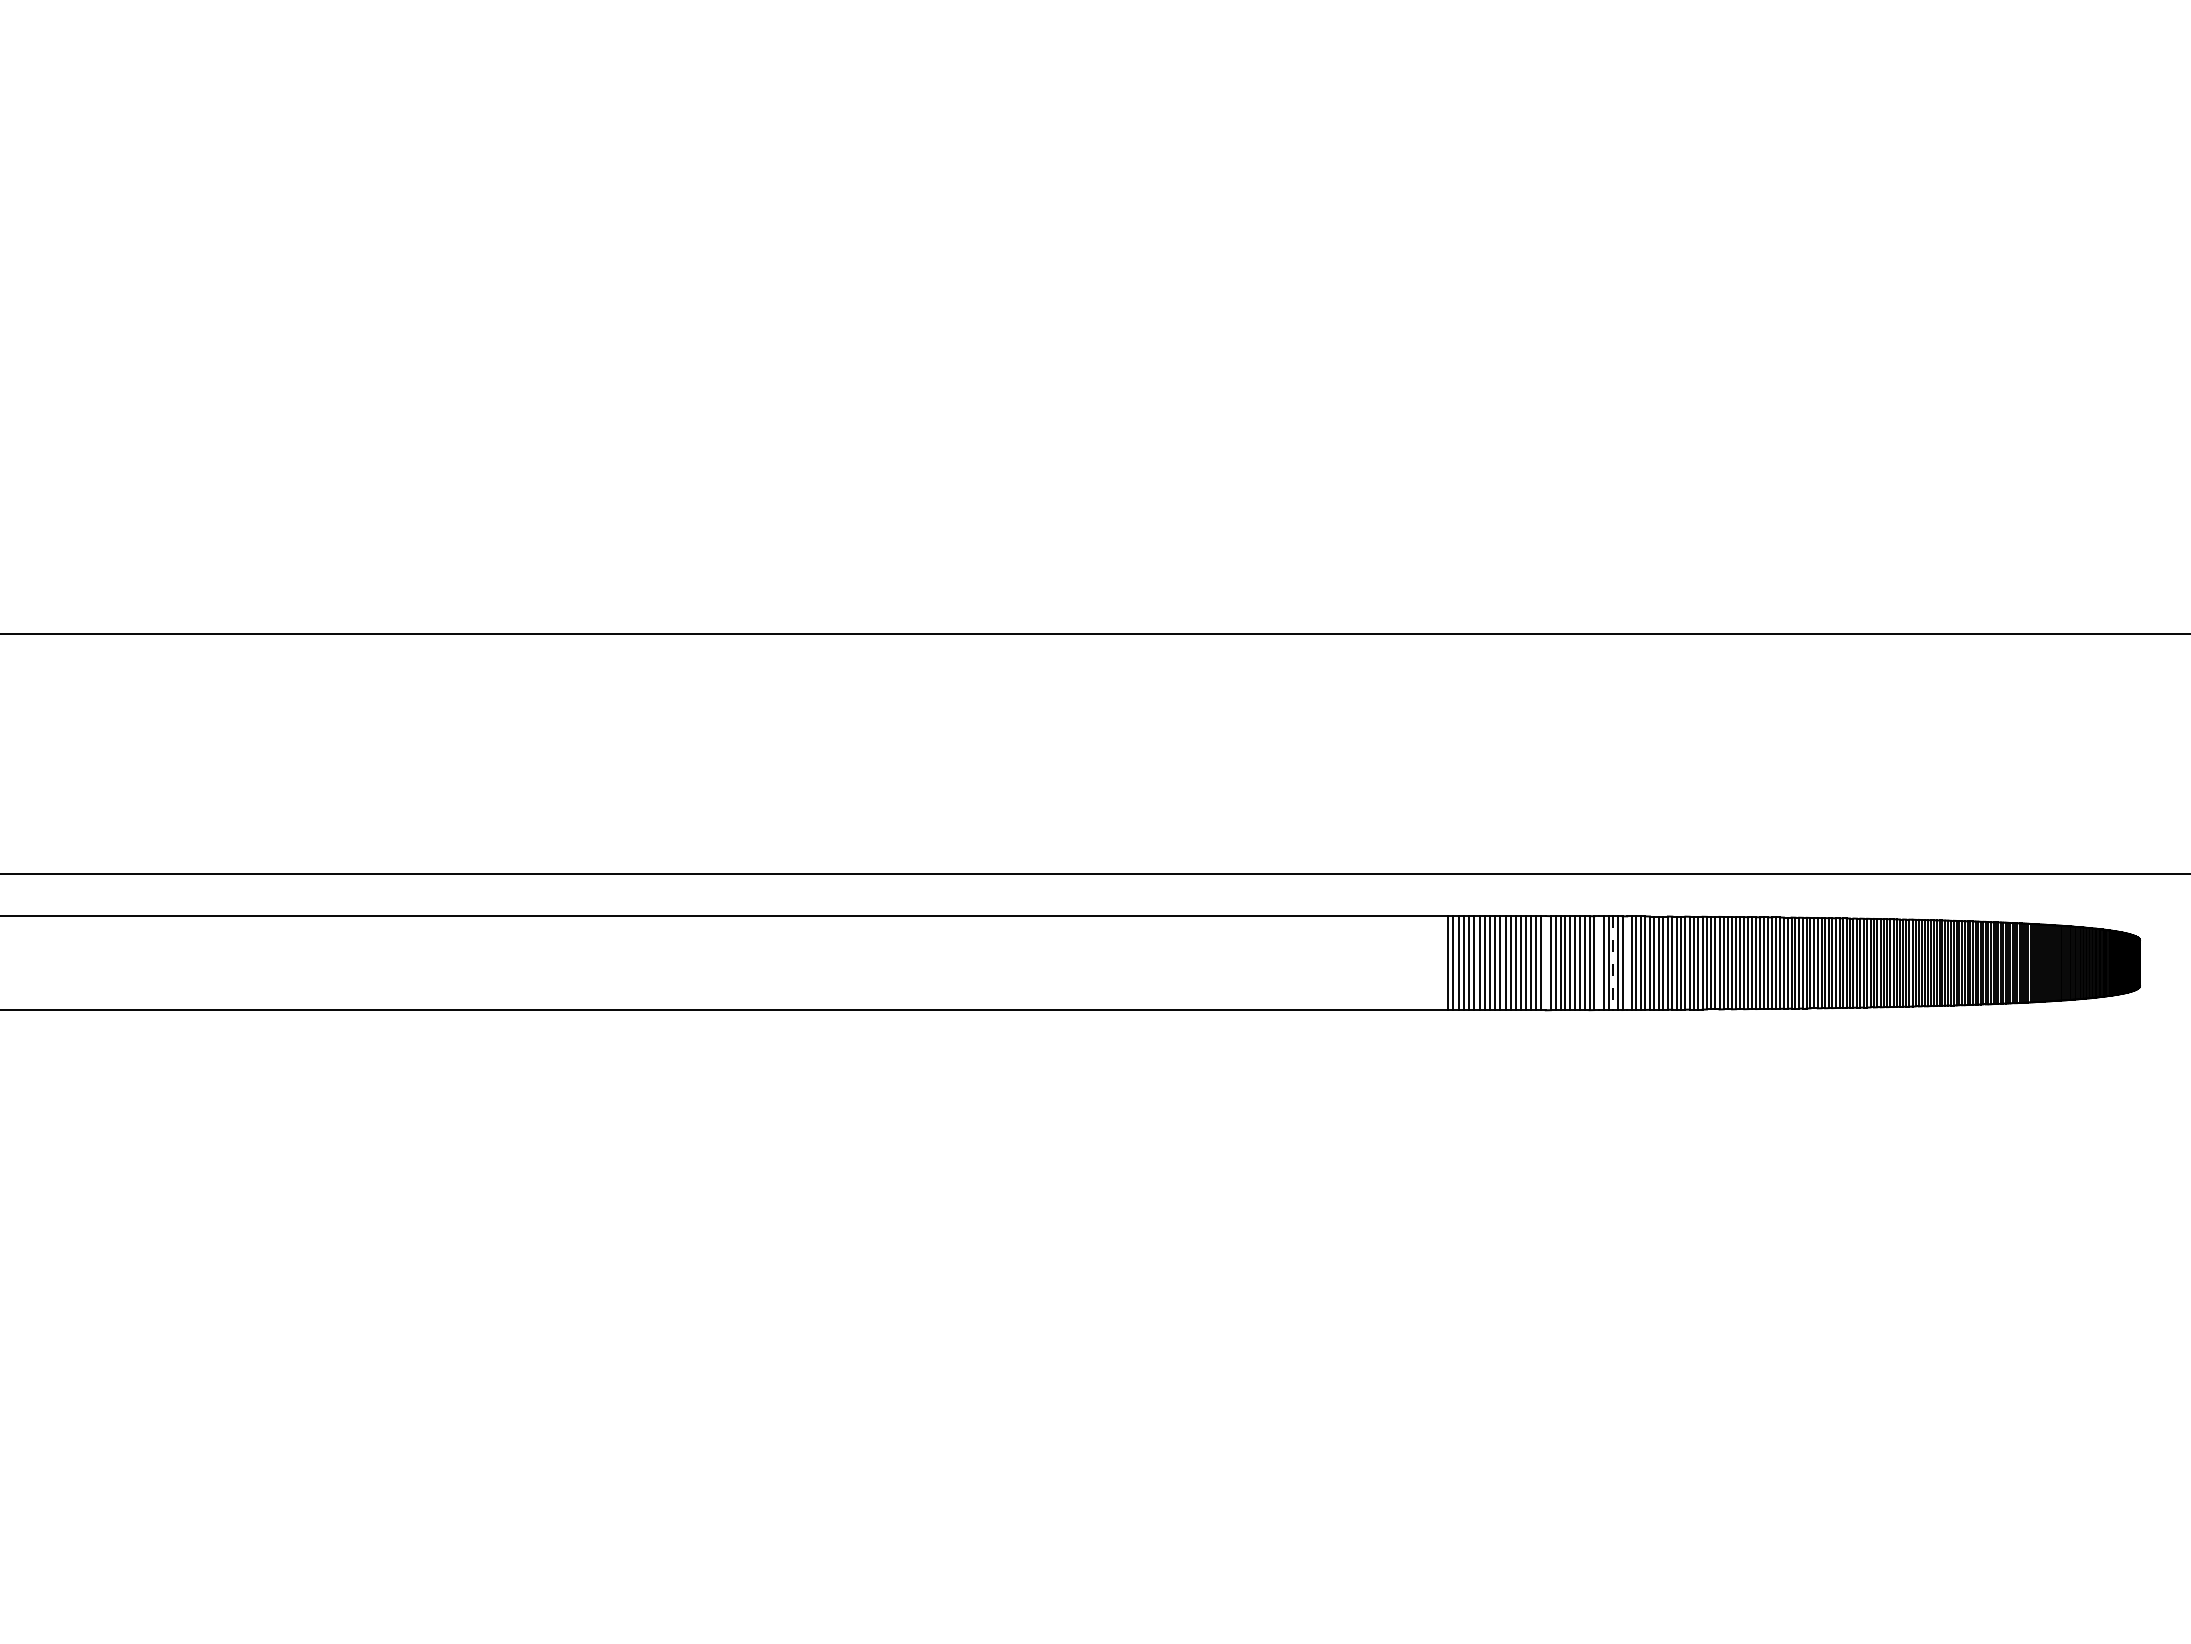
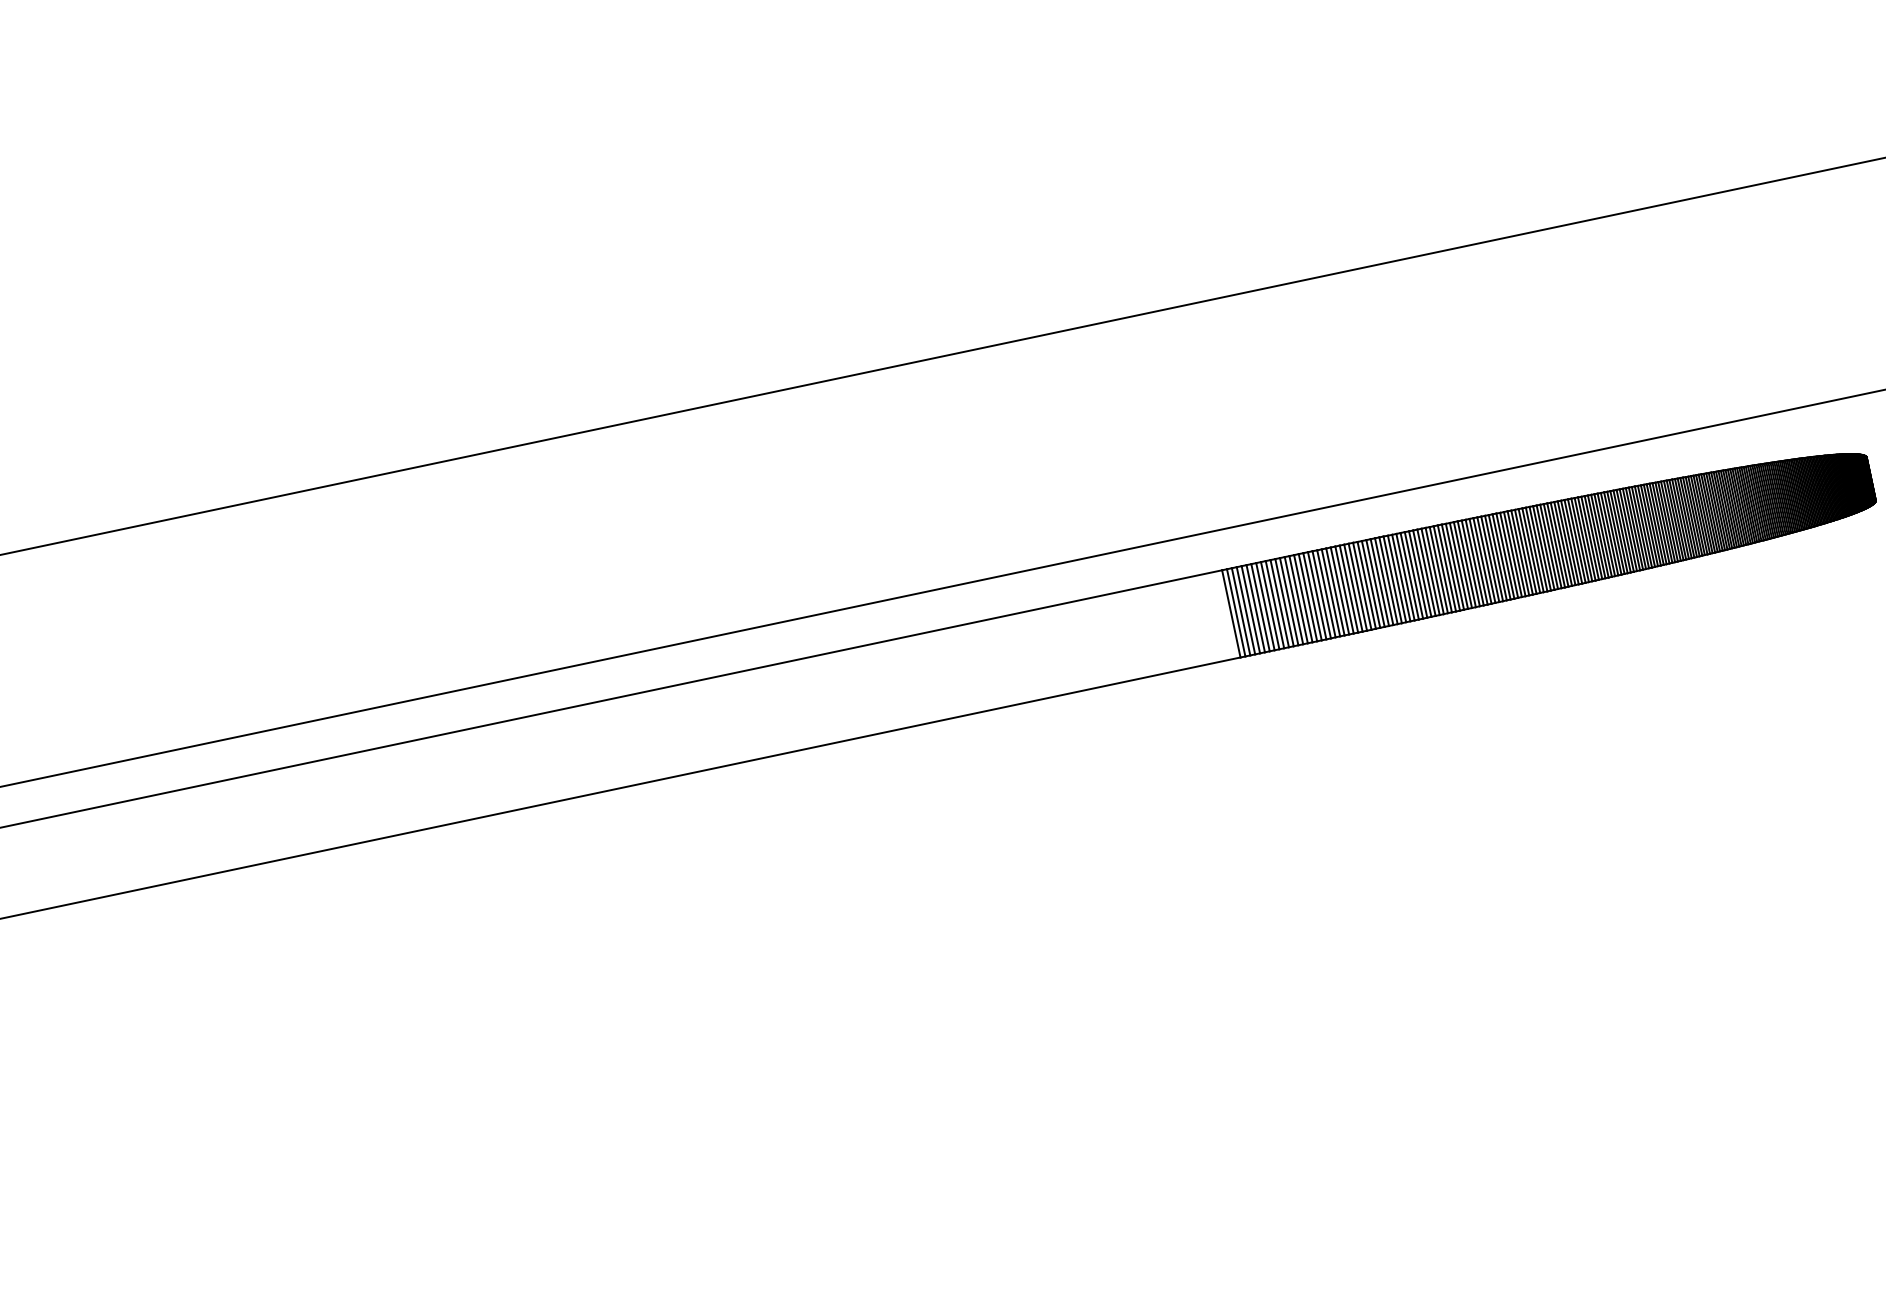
line: (1627, 962) -> (1397, 578), added
line: (1545, 963) -> (1321, 595), added
line: (1599, 963) -> (1371, 584), added
line: (1613, 963) -> (1384, 581), dashed -> solid

